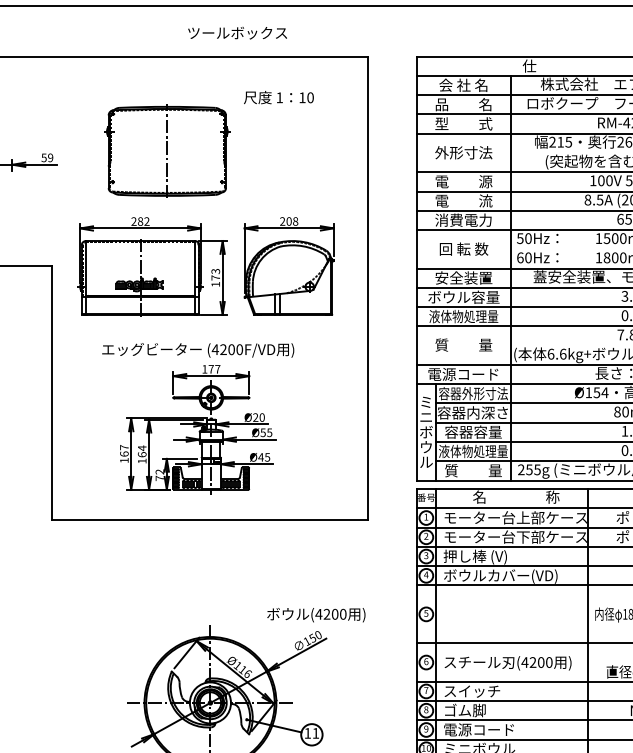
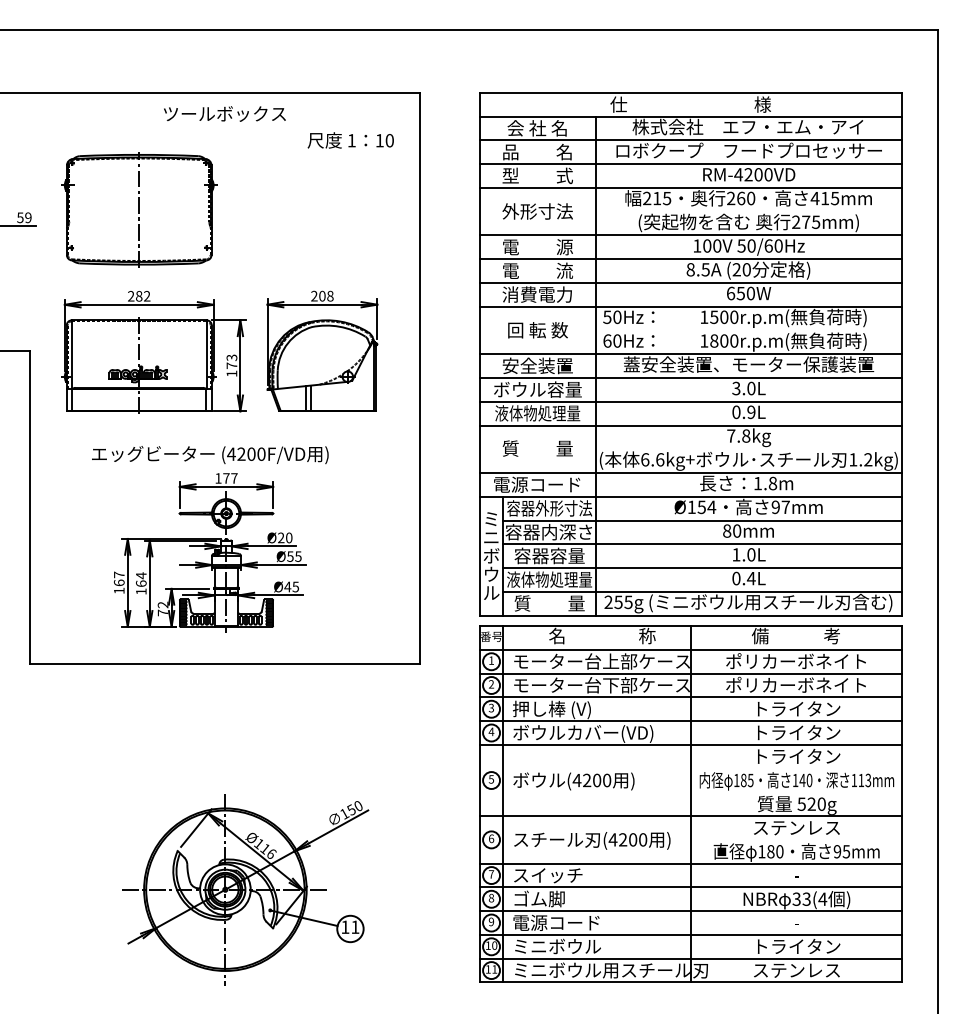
text: (237, 32) -> (224, 113), moved
text: (278, 97) -> (350, 140), moved
part: (167, 151) -> (139, 209), moved
text: (315, 615) -> (573, 781), moved

